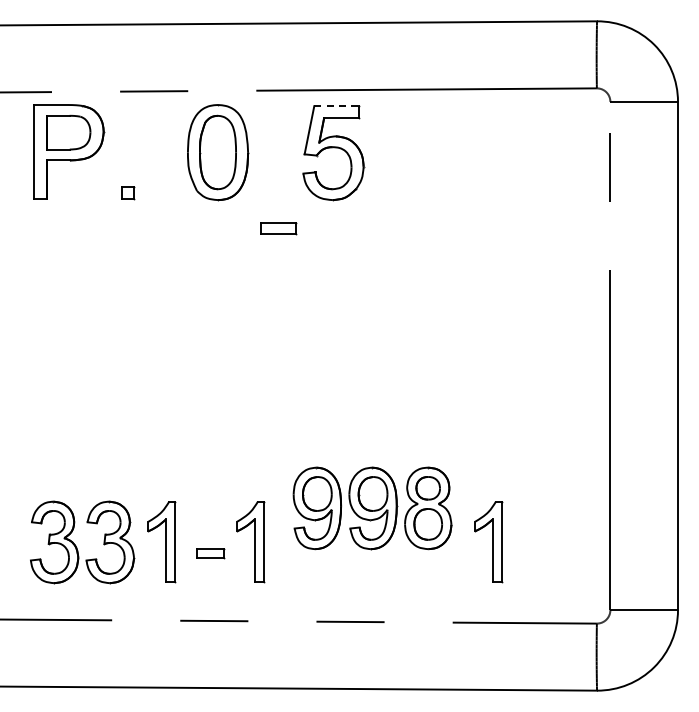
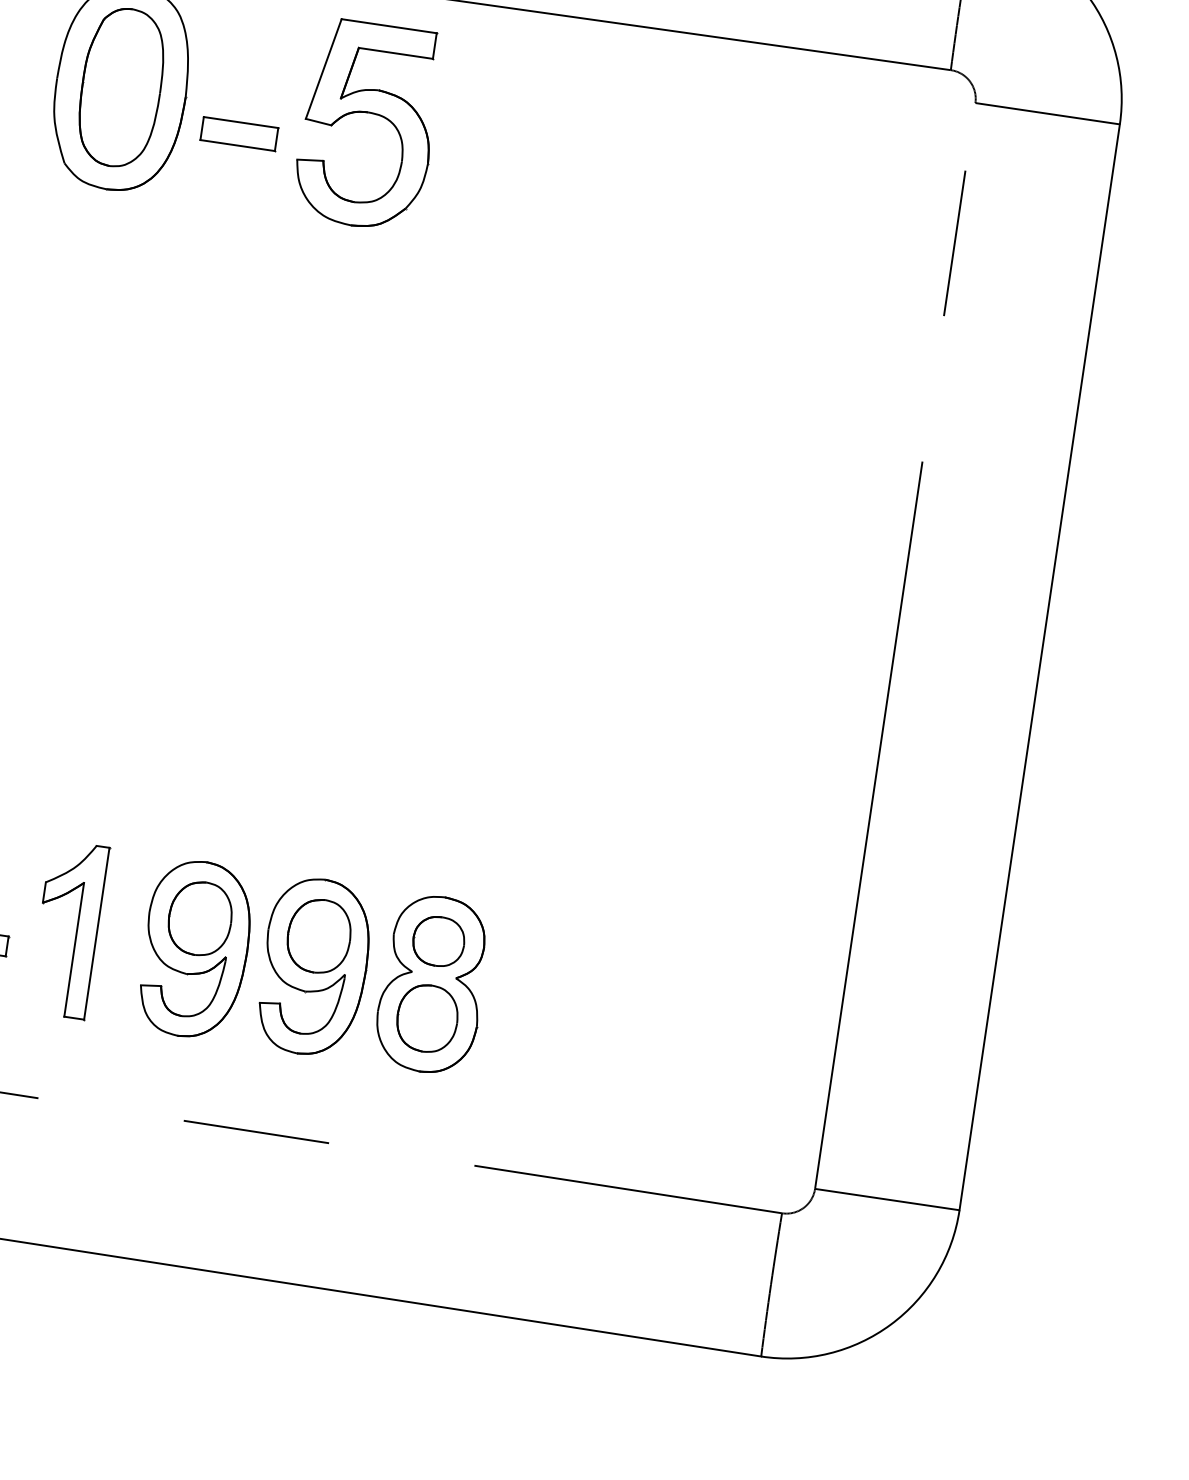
line: (337, 106) -> (391, 27), dashed -> solid
part: (278, 228) -> (240, 133), moved
part: (372, 508) -> (313, 967), moved
part: (488, 542) -> (576, 1005), removed

